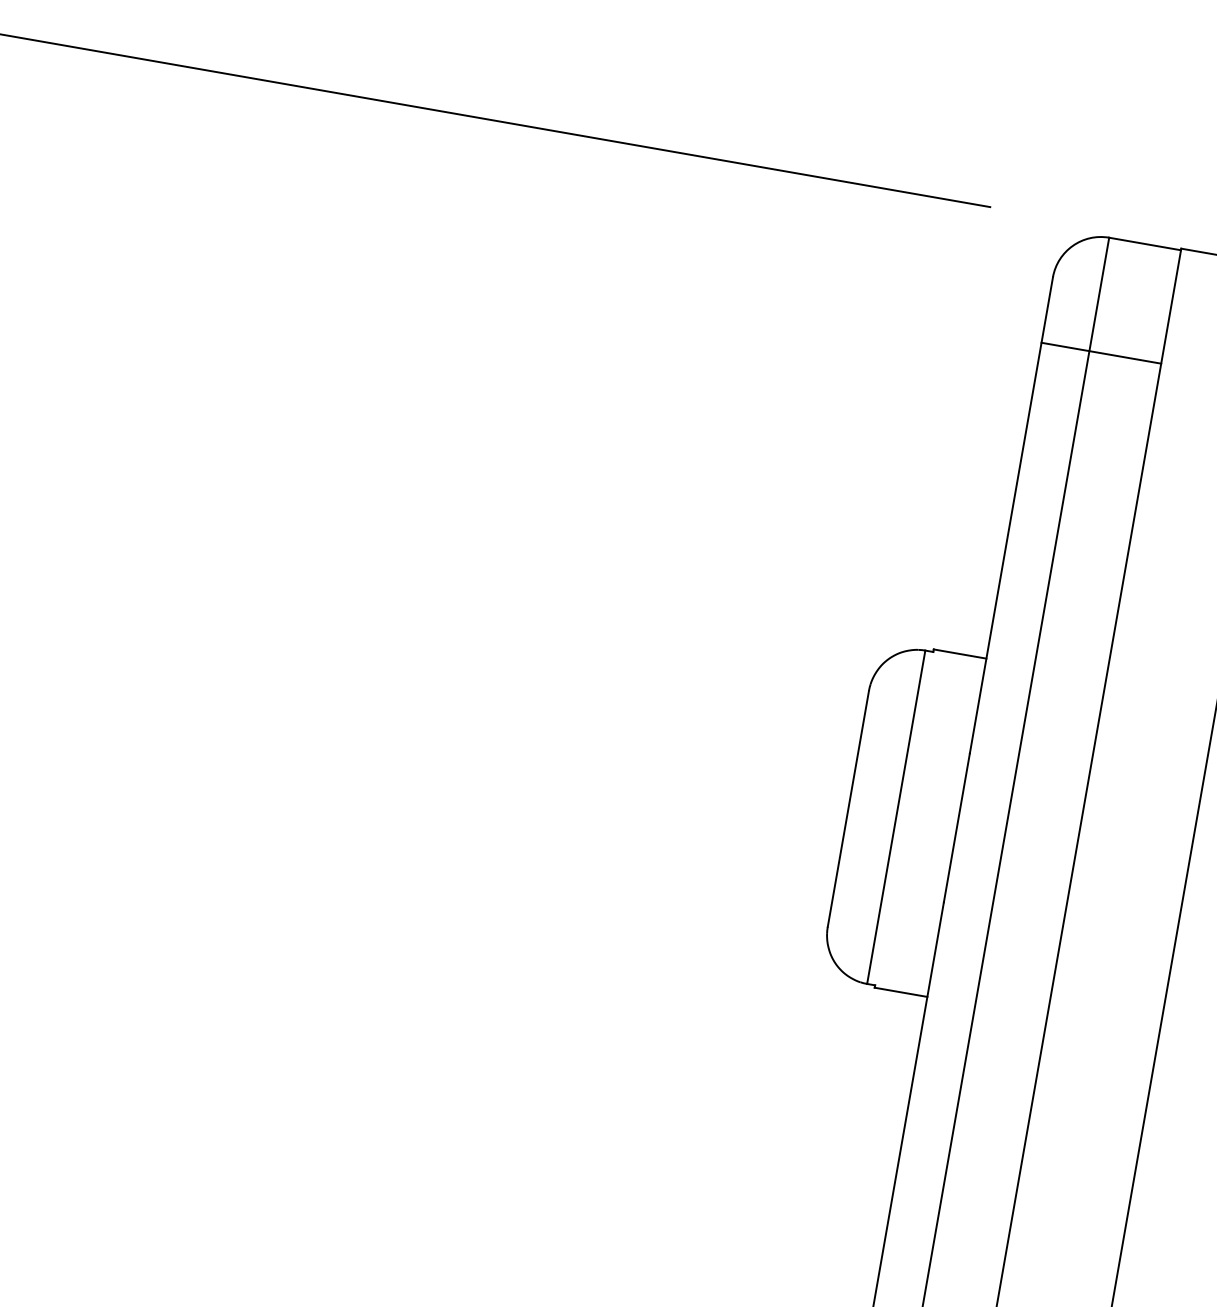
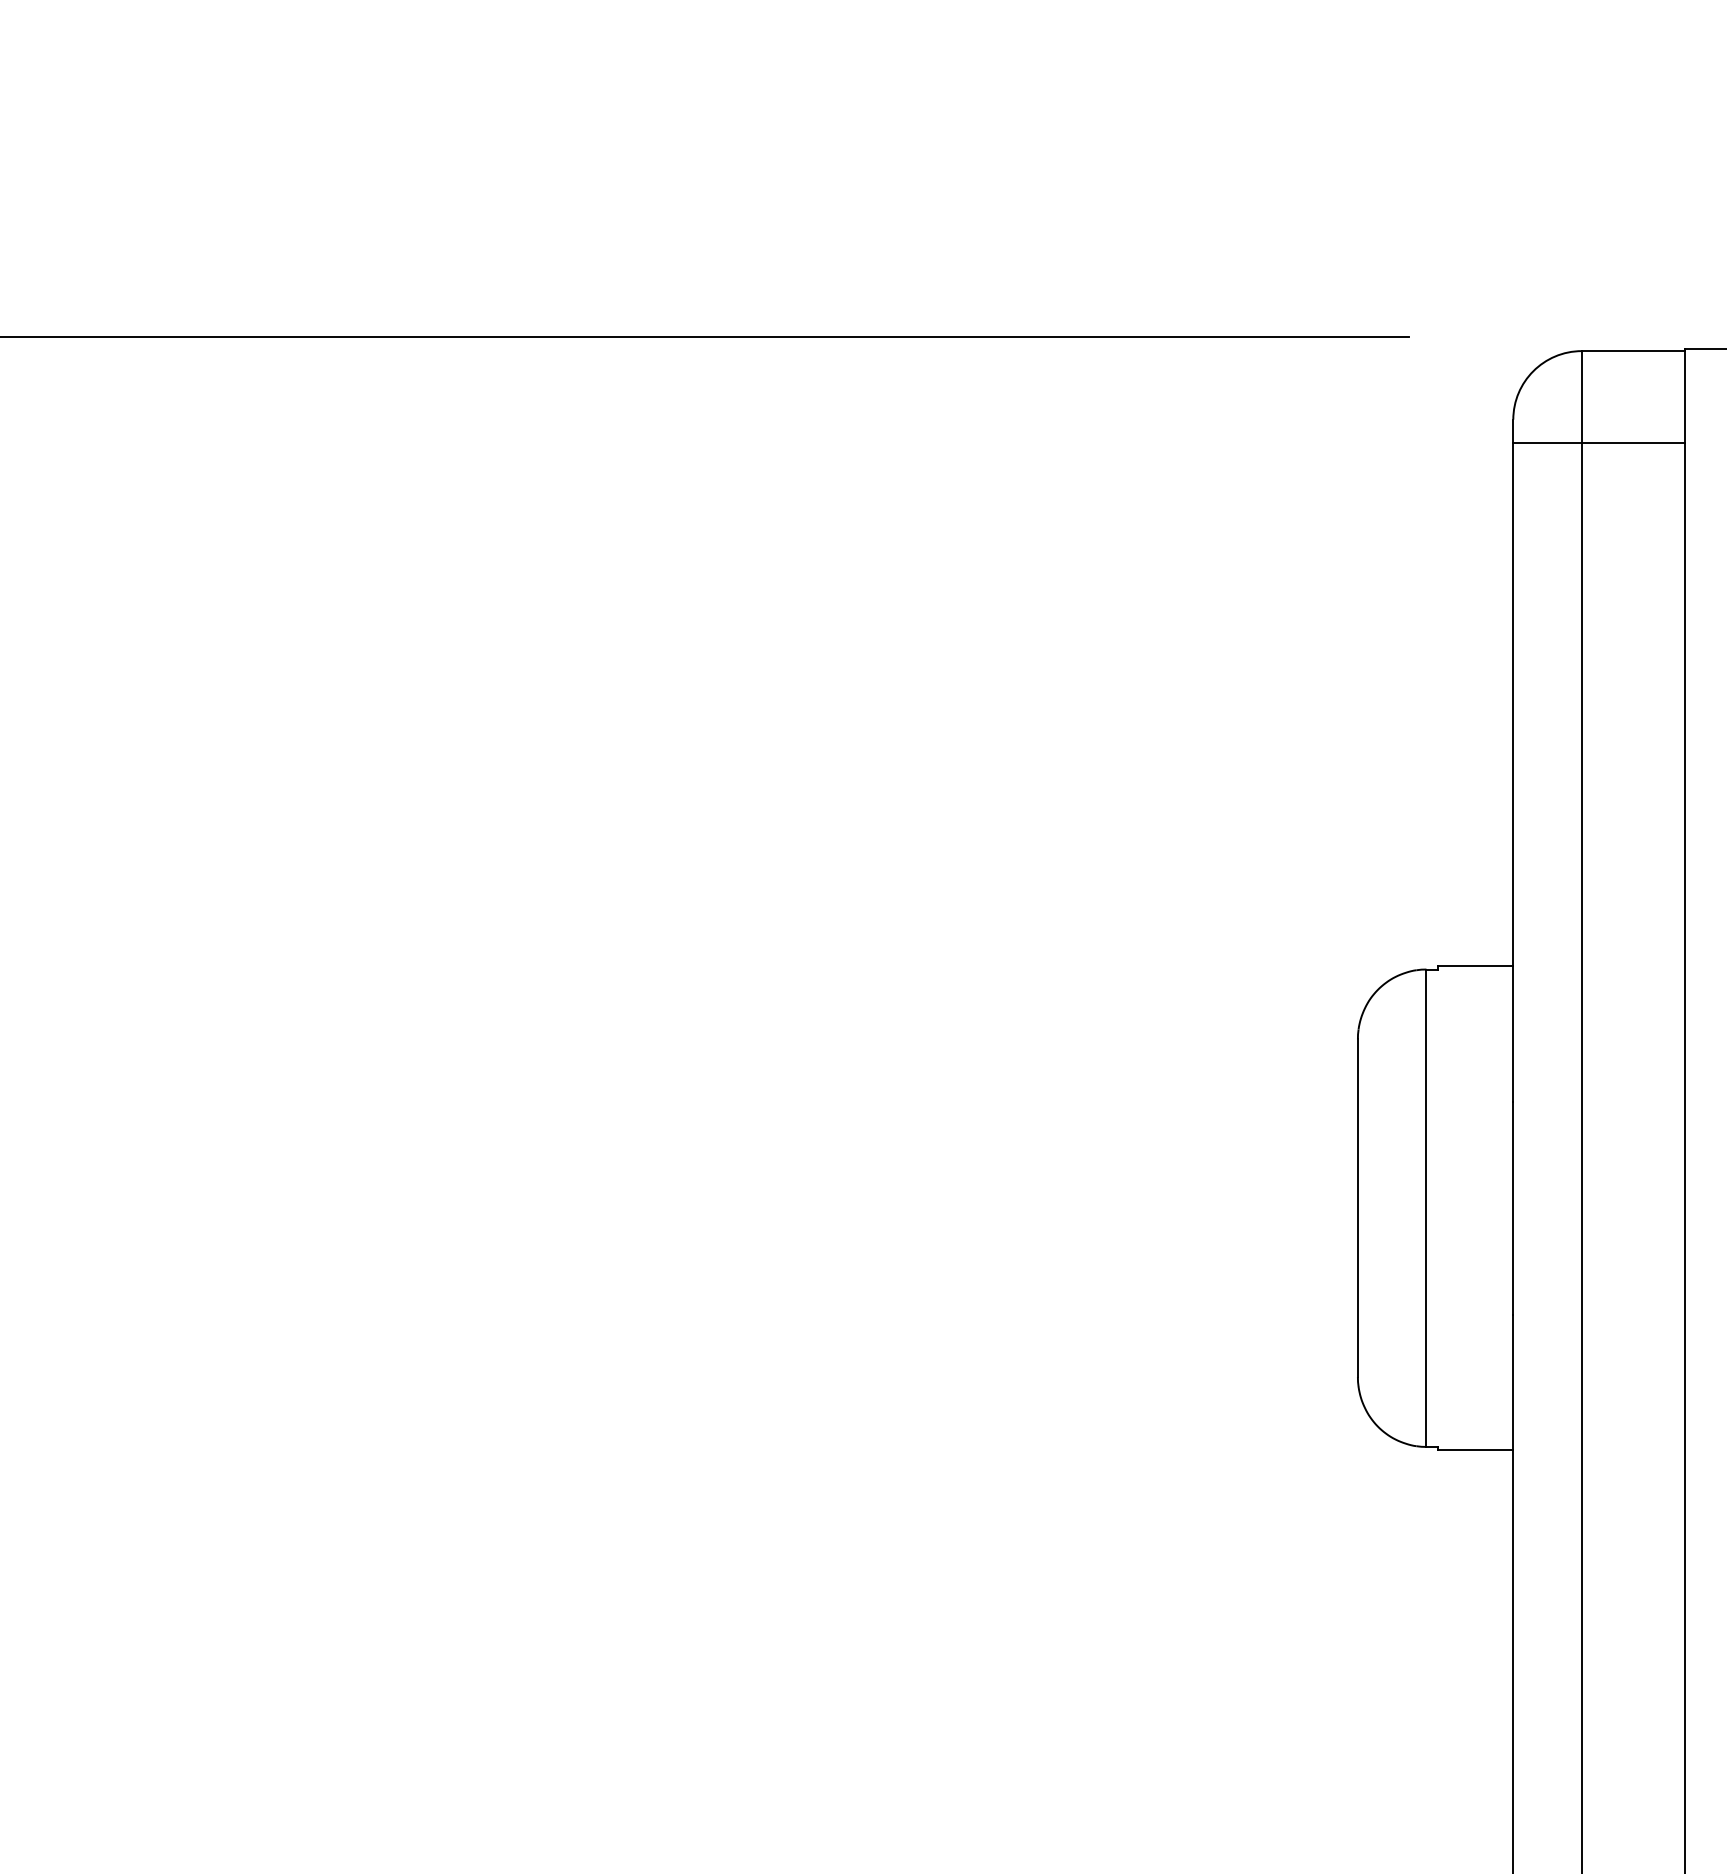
line: (1101, 353) -> (1598, 442), moved

